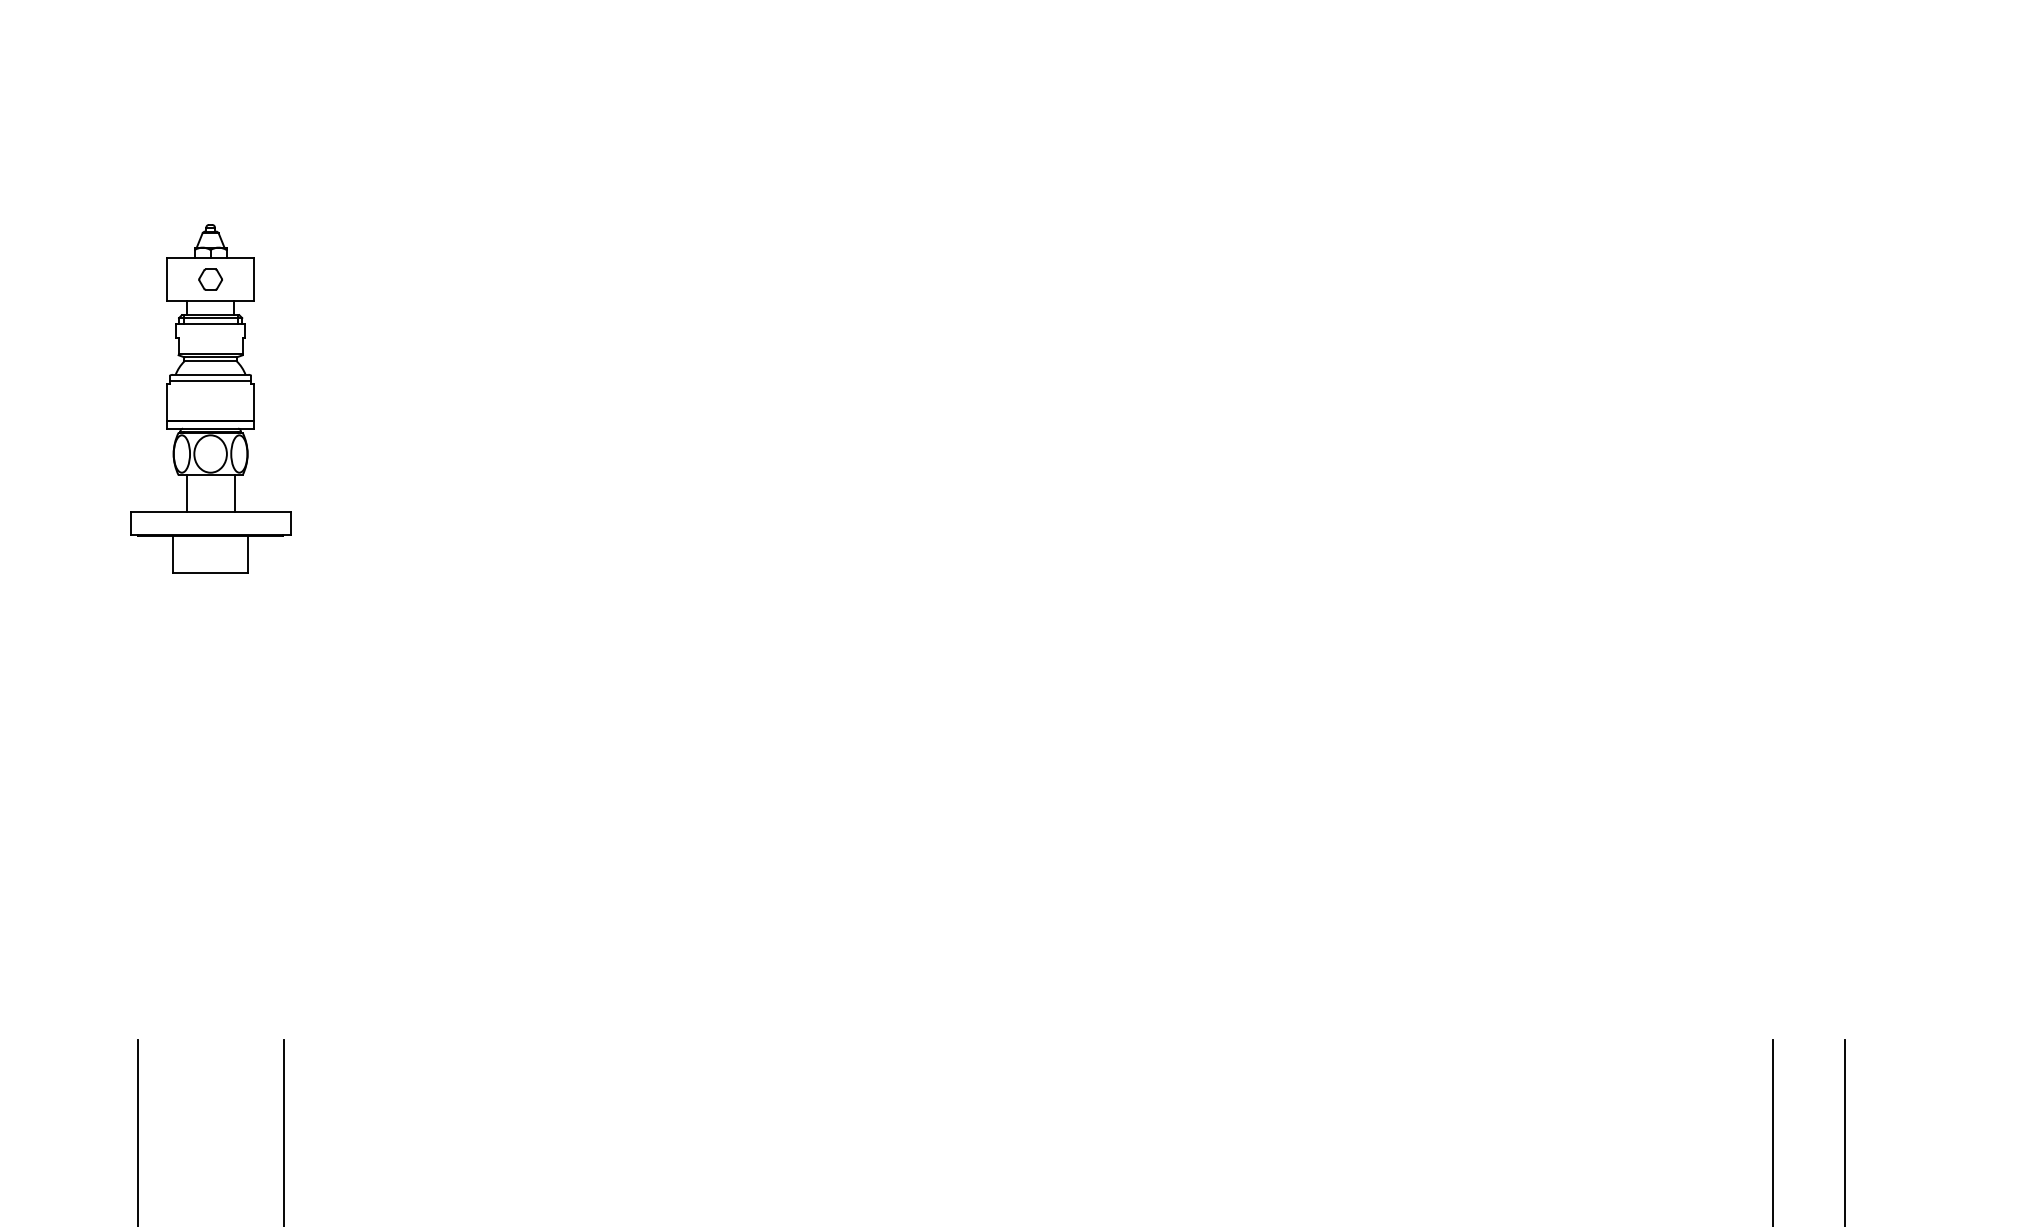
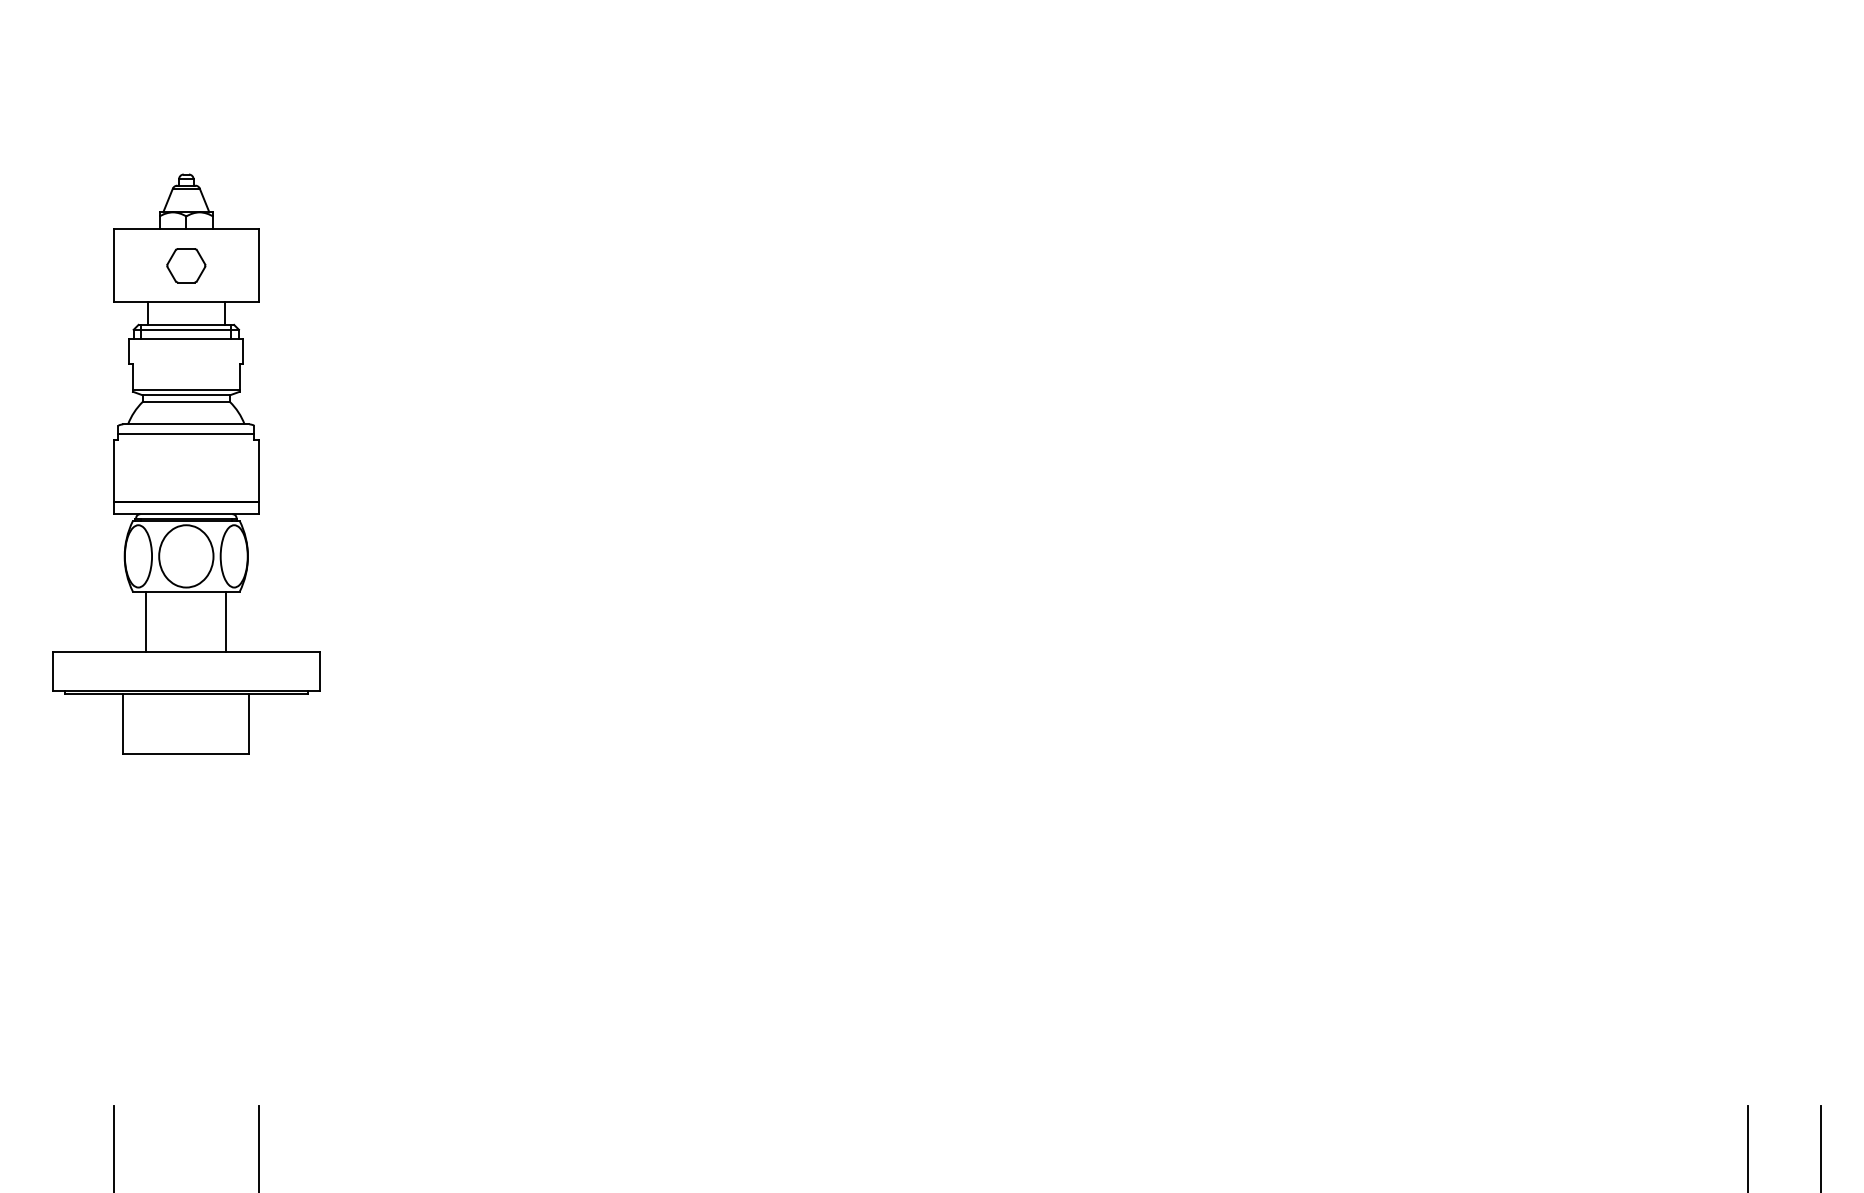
part: (210, 398) -> (186, 464), size x1.67

